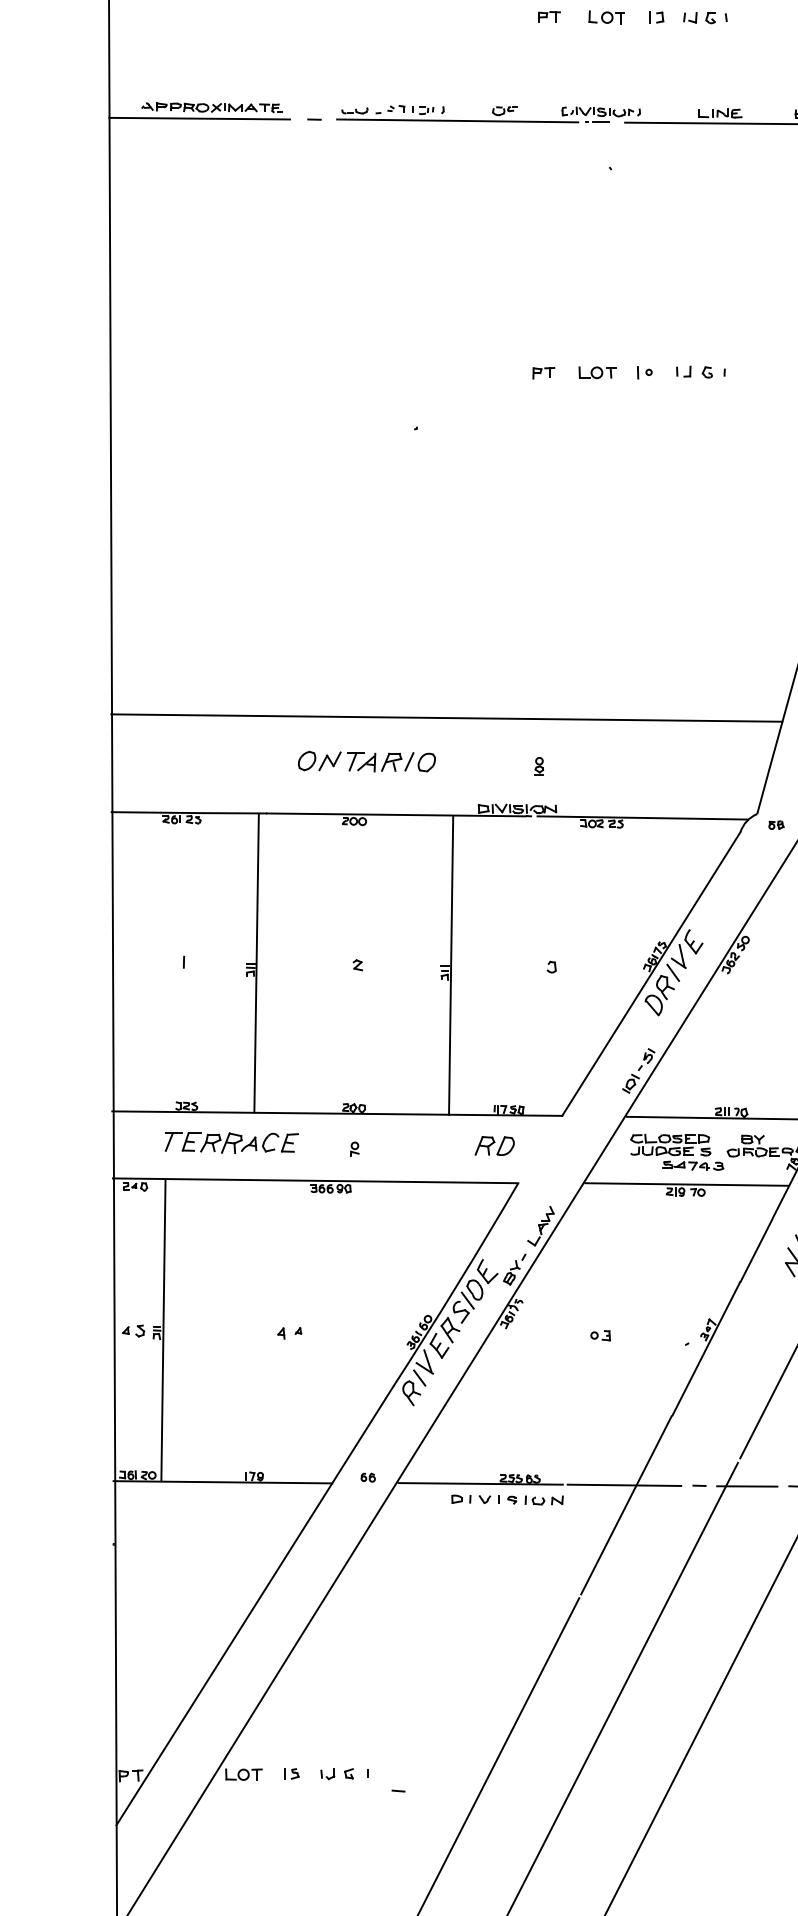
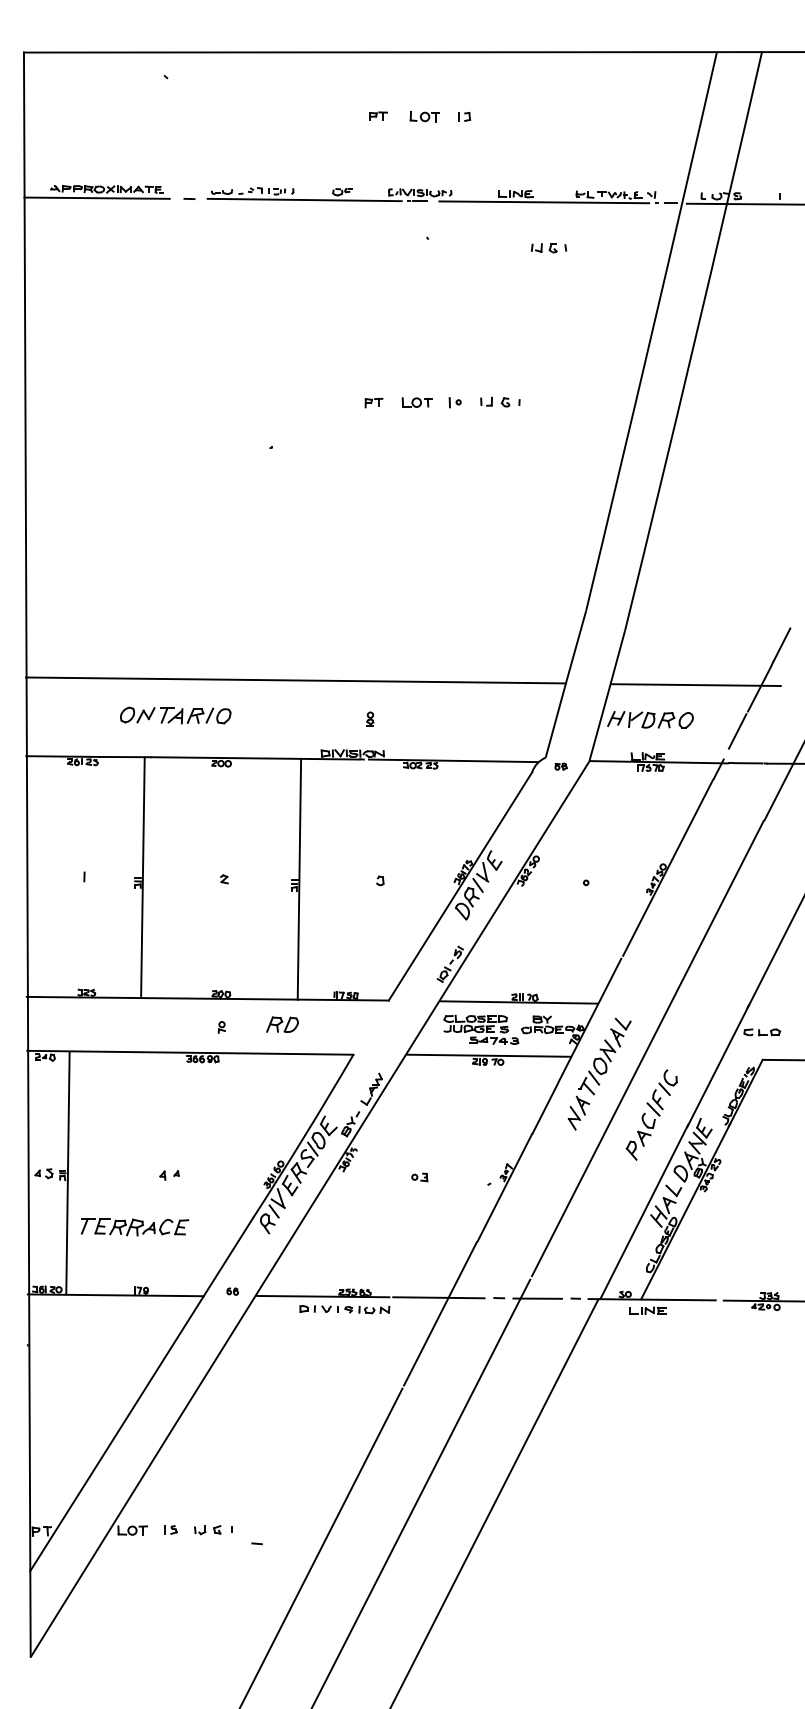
part: (706, 18) -> (549, 248), moved
part: (366, 761) -> (175, 715), moved
part: (232, 1143) -> (135, 1227), moved
part: (494, 1145) -> (282, 1024), moved

